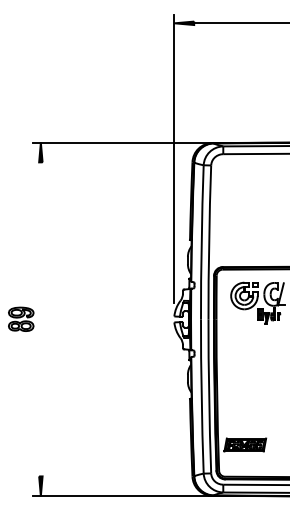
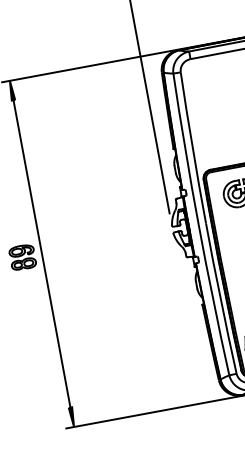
line: (40, 319) -> (41, 254), added

